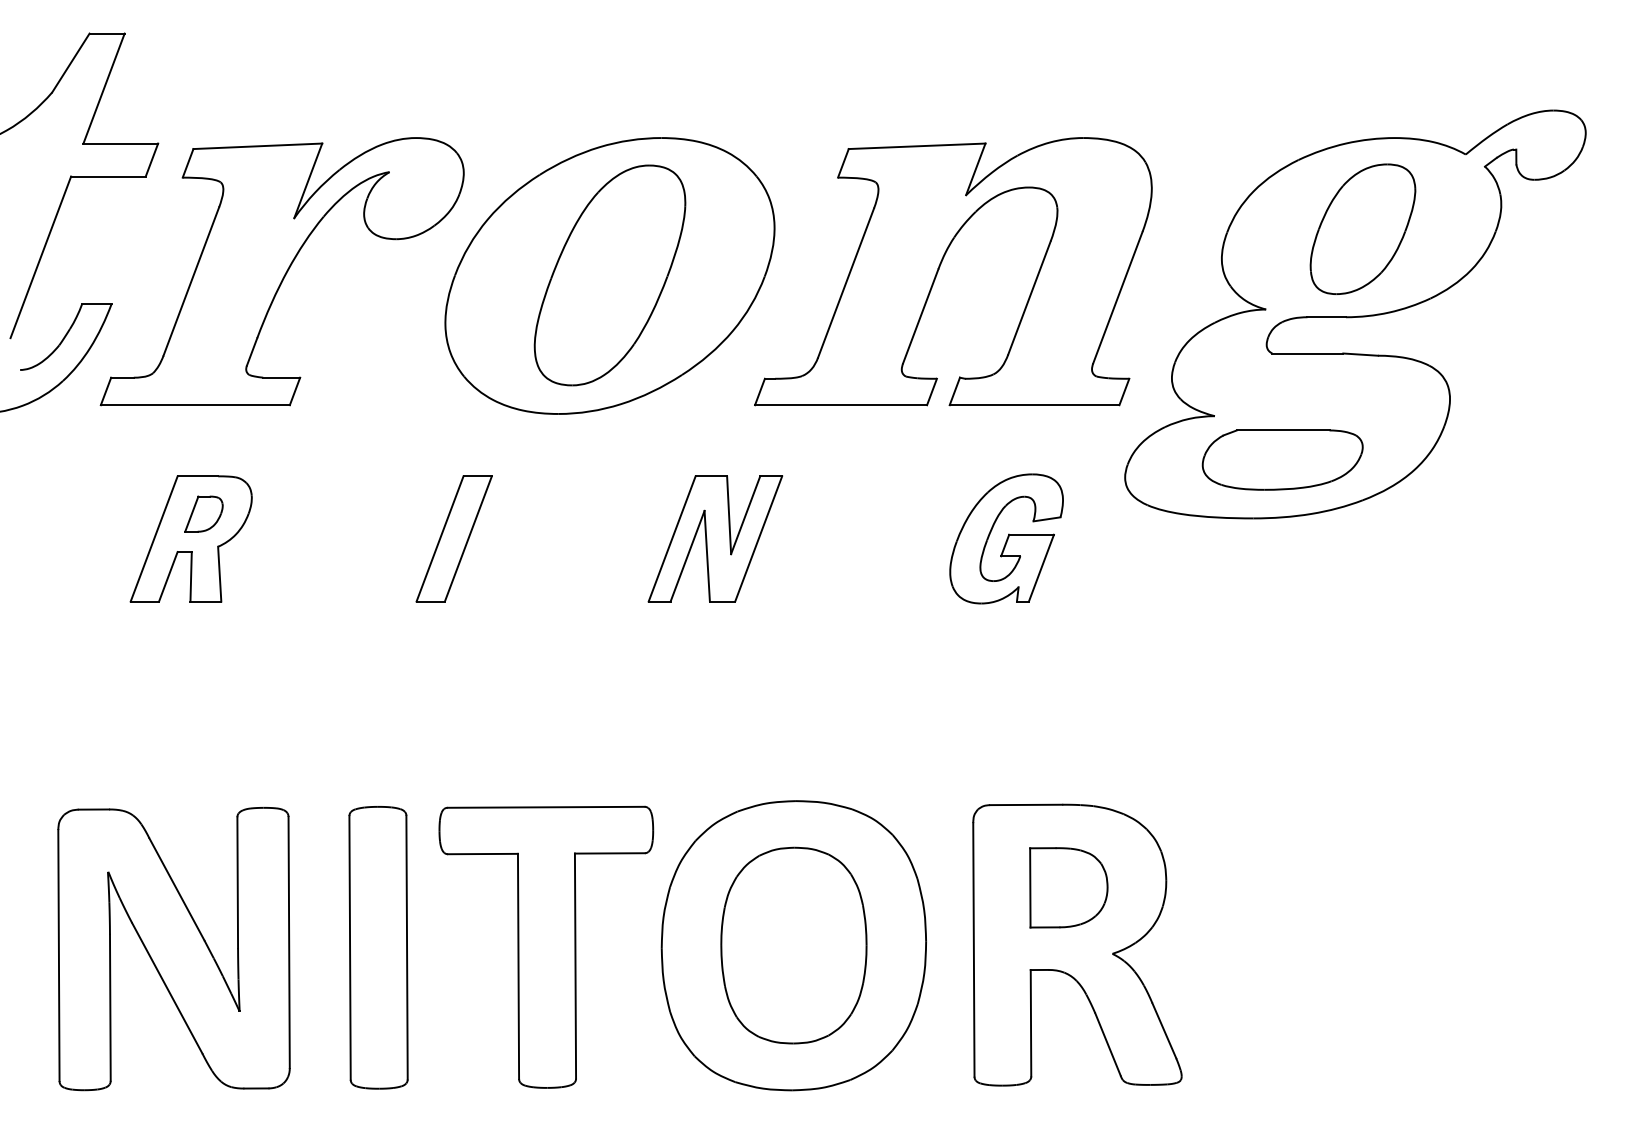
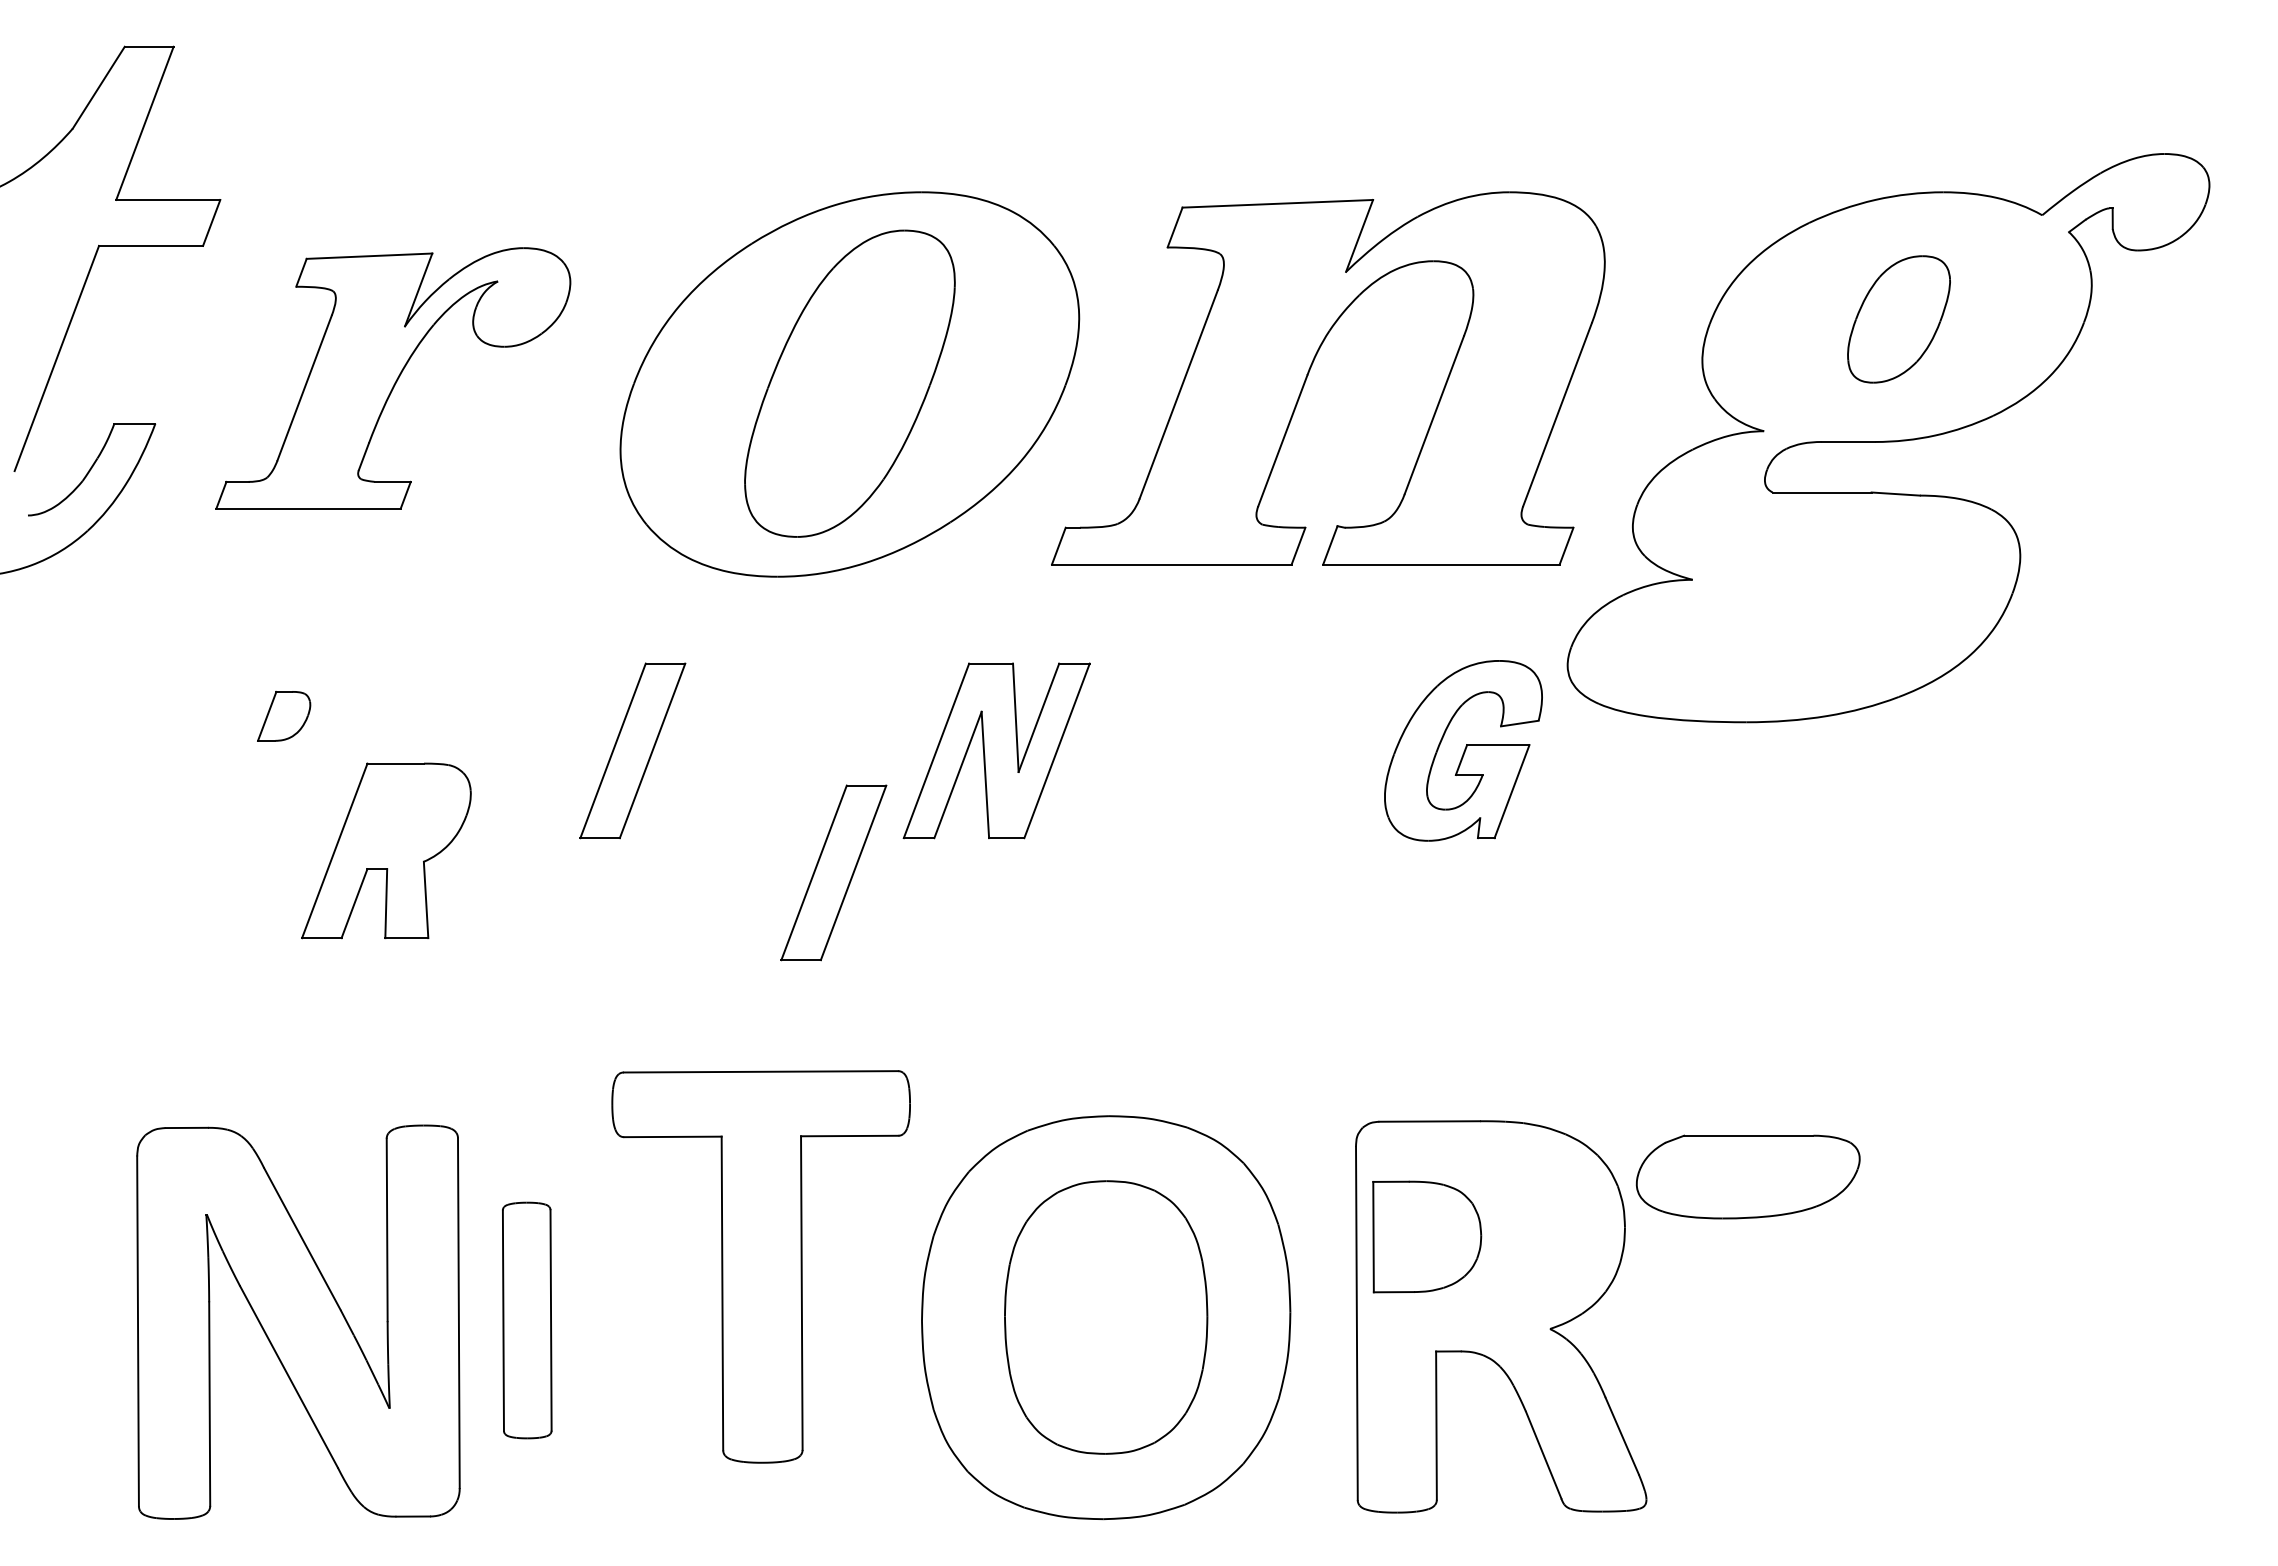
part: (1362, 229) -> (1898, 319), size x0.7
part: (282, 271) -> (393, 378), size x0.7
part: (1282, 459) -> (1747, 1176), moved
part: (191, 538) -> (386, 850), moved
part: (1006, 538) -> (1463, 750), moved
part: (598, 626) -> (833, 872), added
part: (1069, 887) -> (1427, 1236), moved
part: (377, 947) -> (526, 1320), size x0.6
part: (545, 947) -> (760, 1266), moved
part: (174, 948) -> (298, 1321), moved

